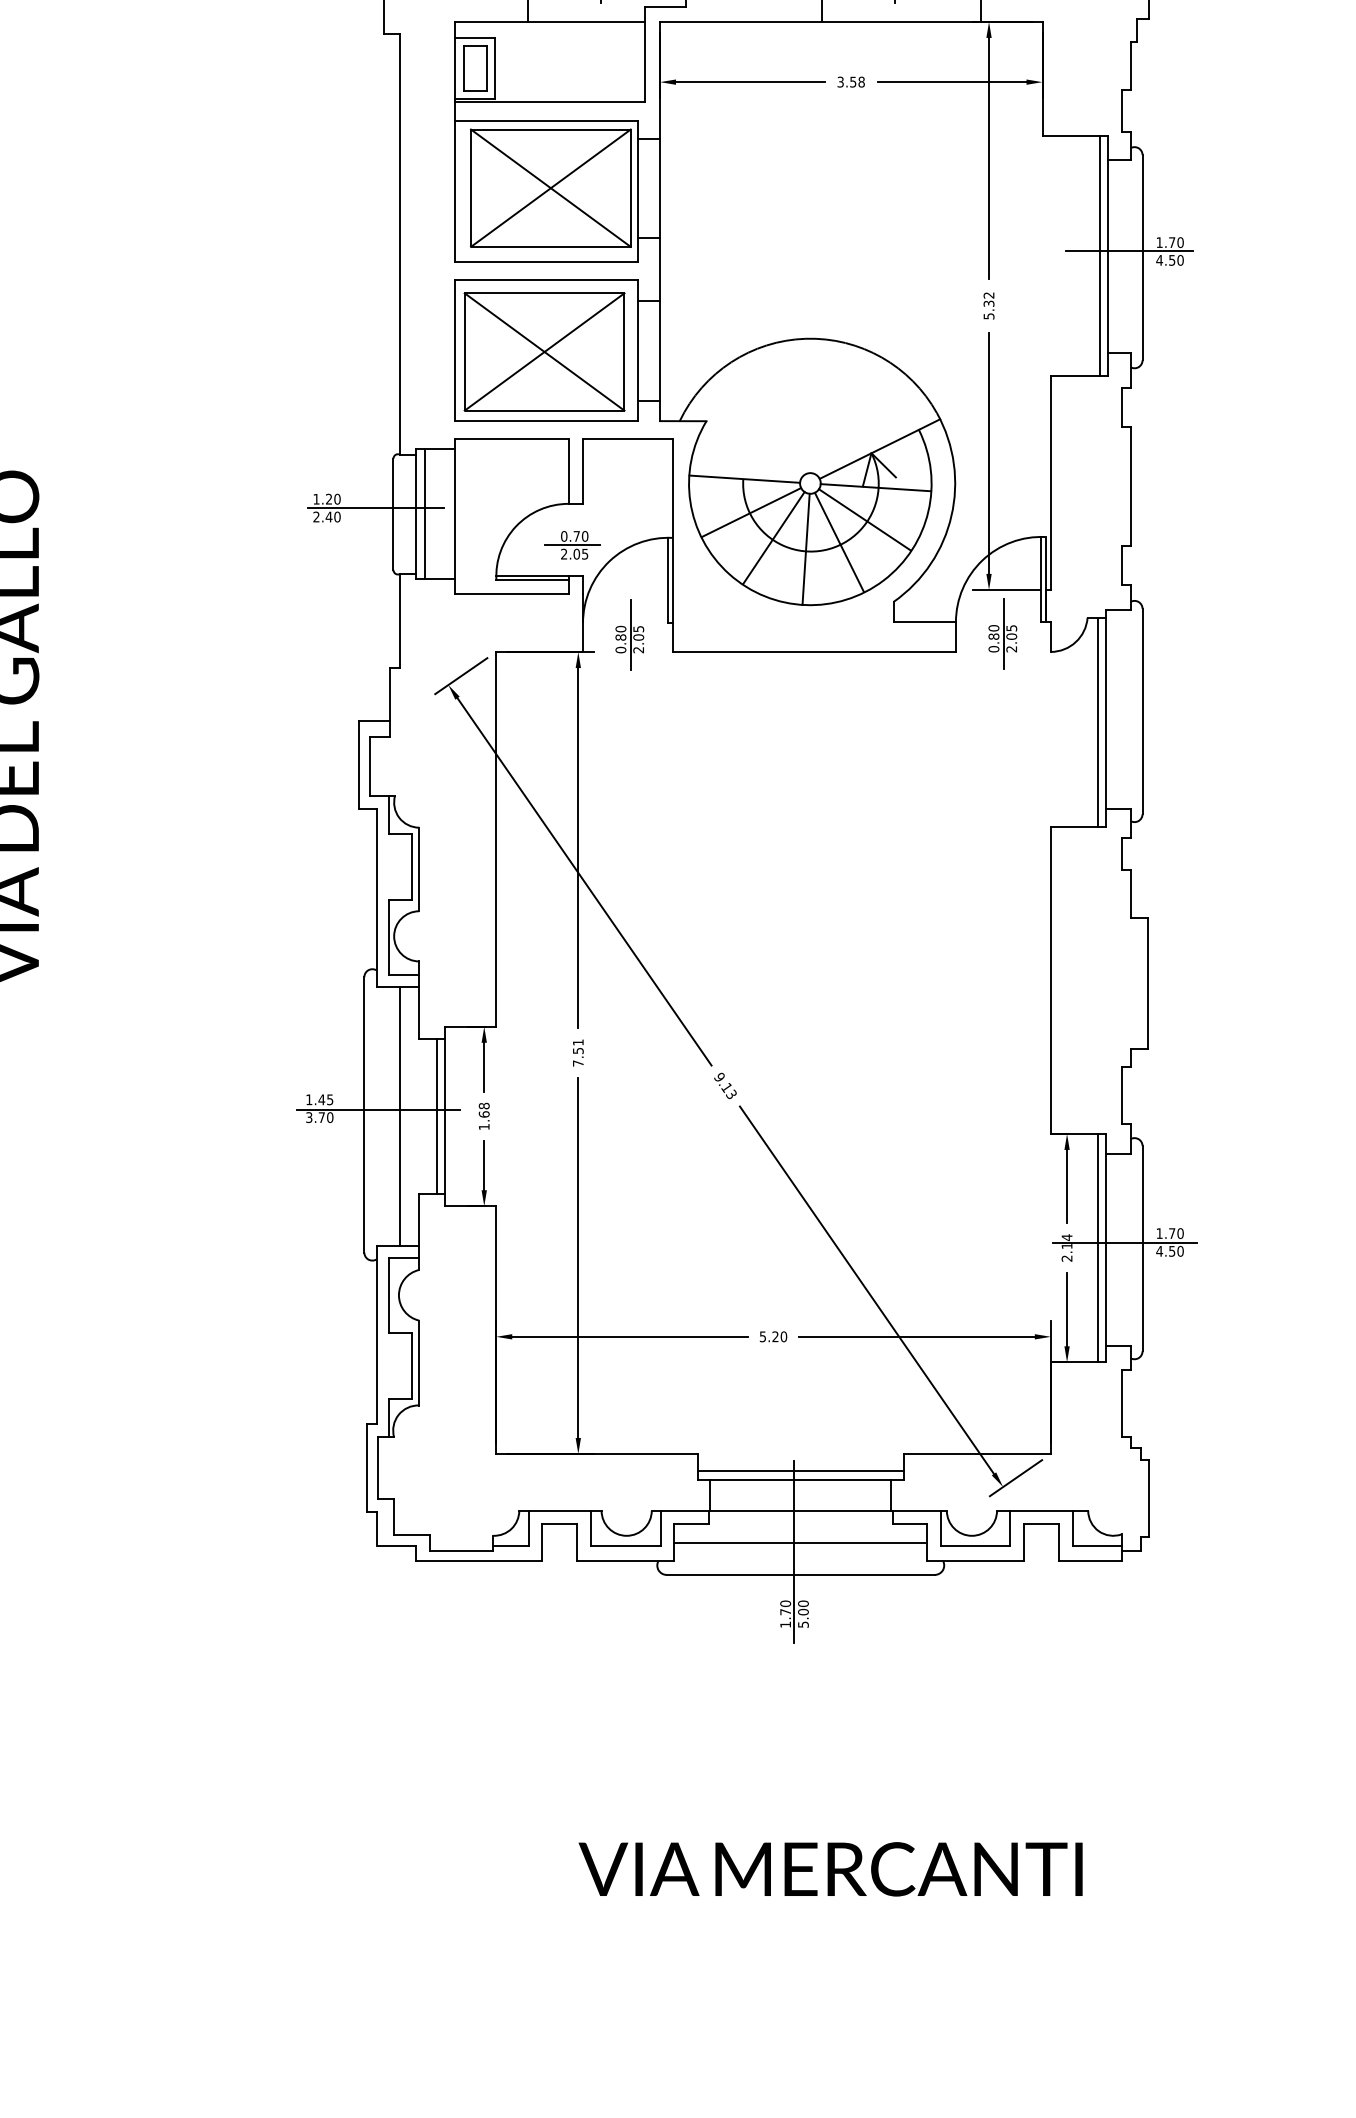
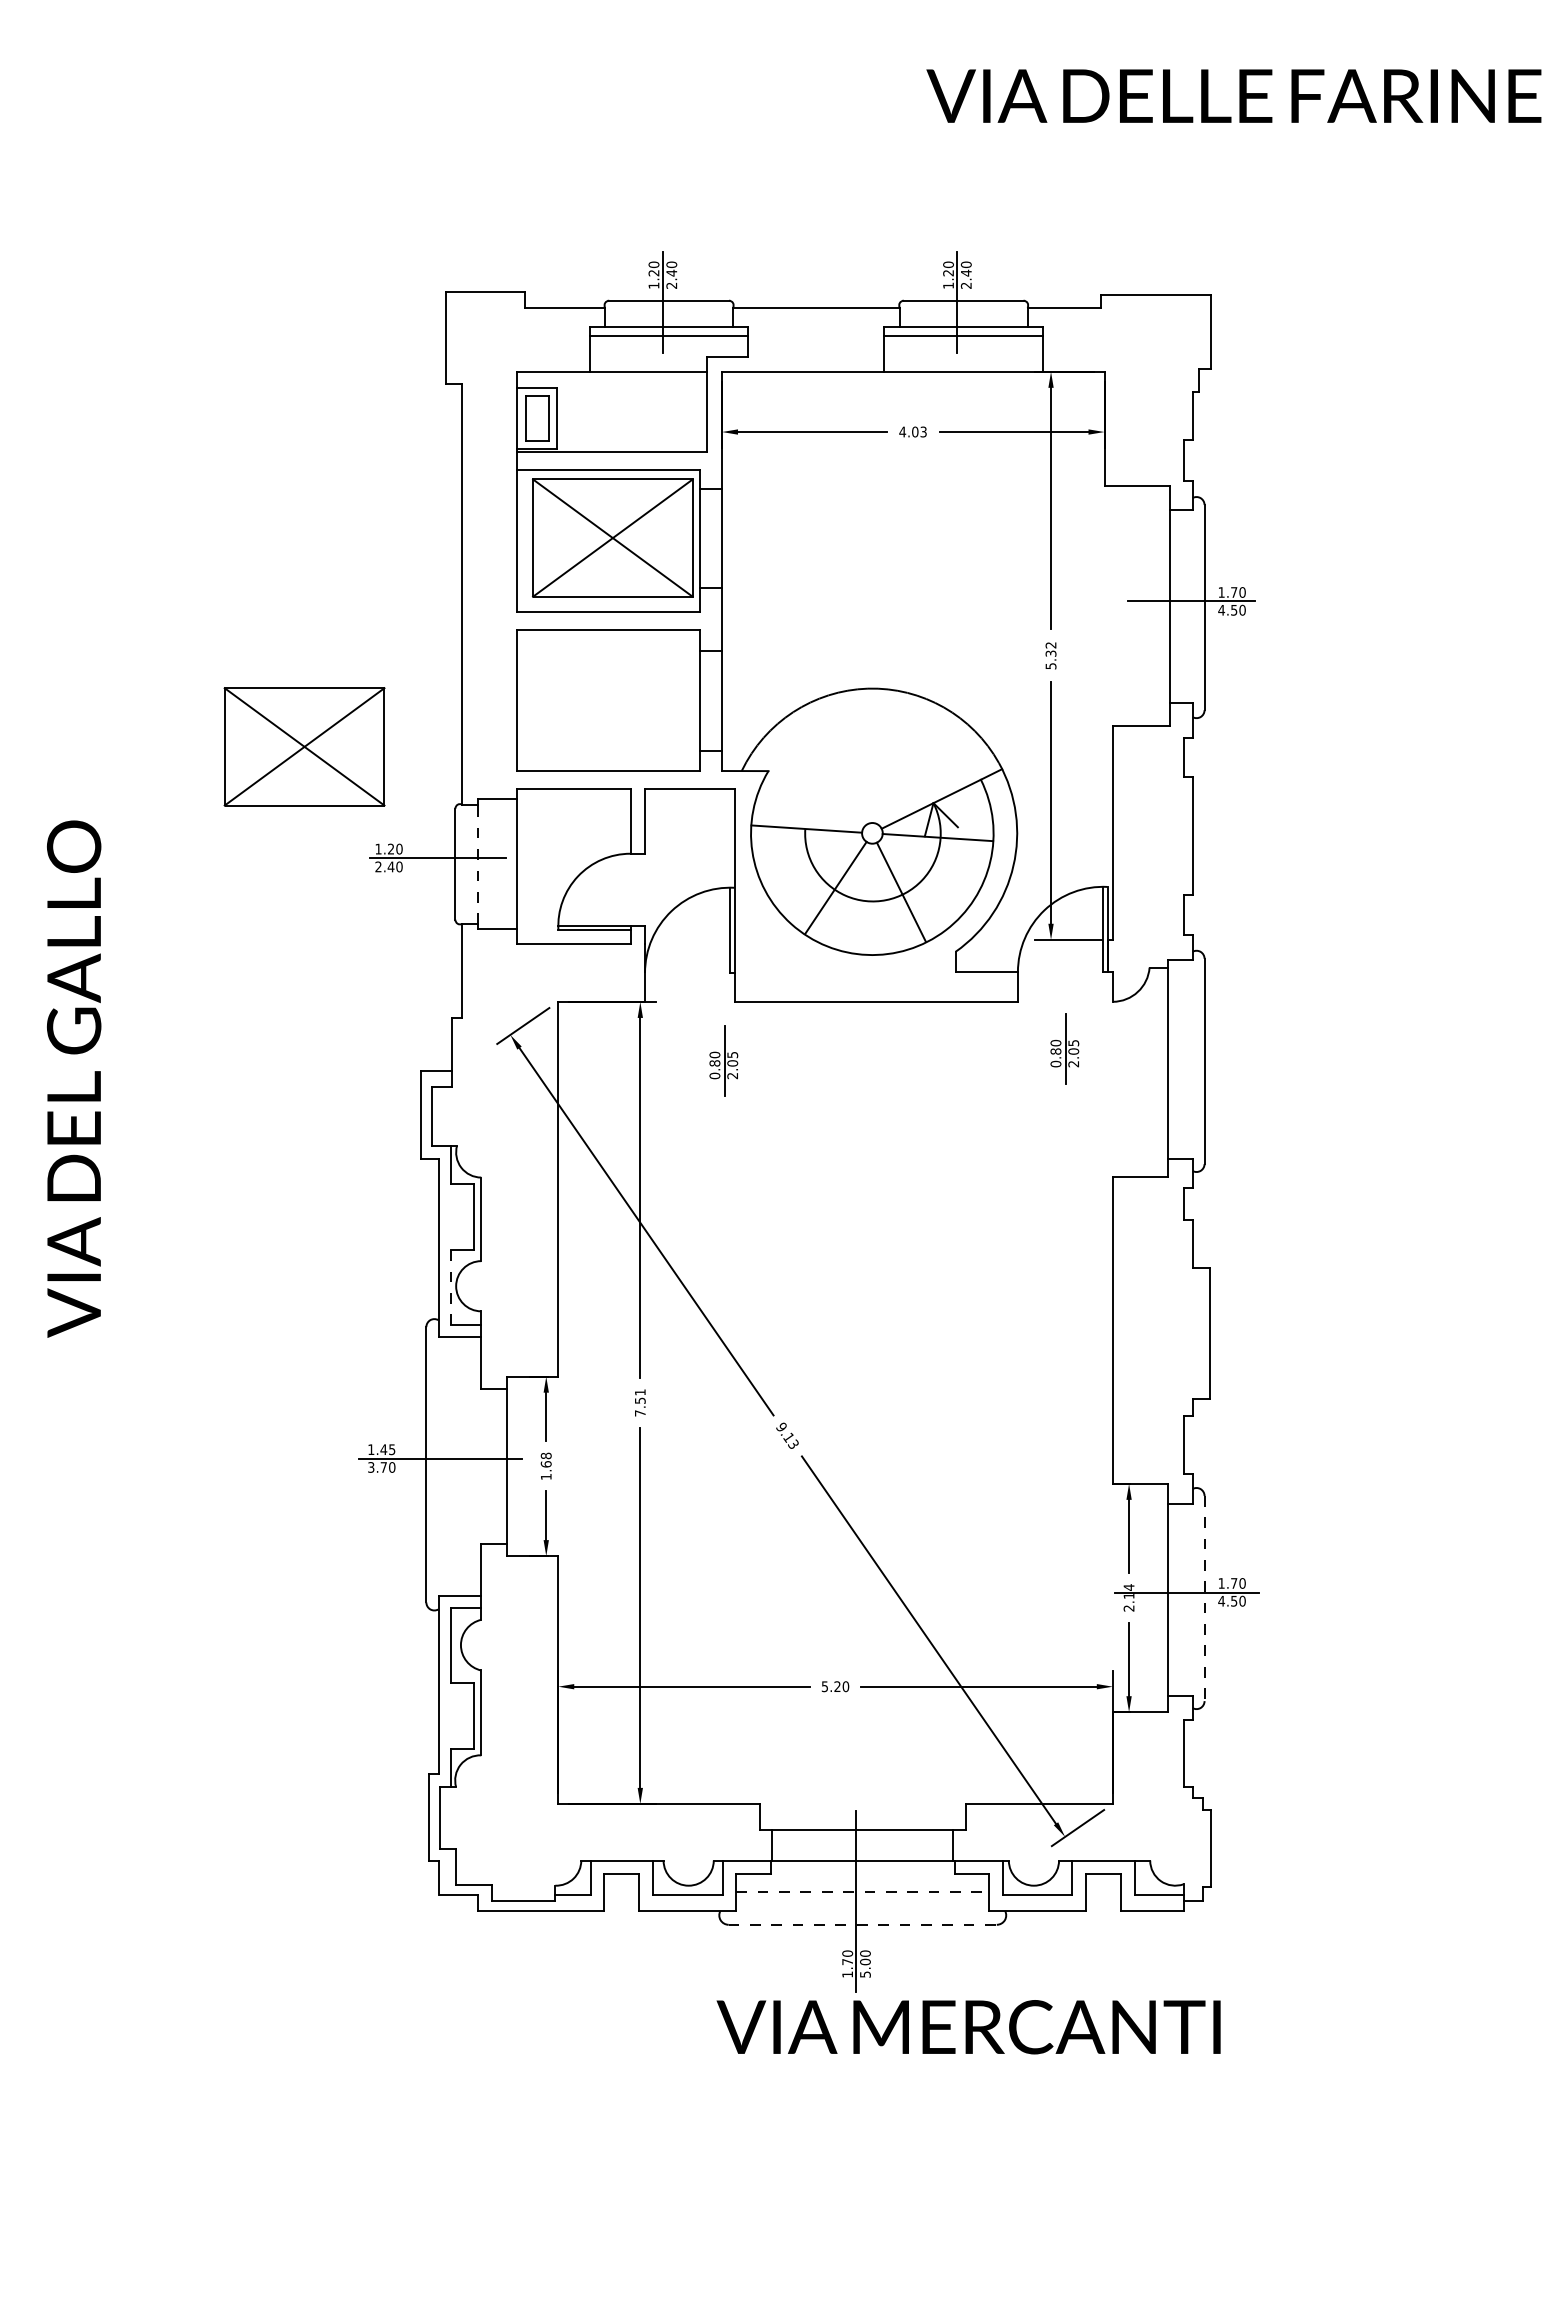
text: (850, 81) -> (912, 431), 3.58 -> 4.03
line: (1099, 255) -> (1161, 605), removed
part: (544, 351) -> (304, 746), moved
line: (751, 511) -> (813, 861), removed
line: (416, 514) -> (478, 864), solid -> dashed
line: (425, 514) -> (487, 864), removed
line: (864, 519) -> (926, 869), removed
part: (572, 544) -> (634, 894), removed
line: (805, 548) -> (867, 898), removed
part: (1002, 633) -> (1064, 1048), moved
part: (629, 634) -> (723, 1060), moved
line: (1097, 722) -> (1159, 1072), removed
line: (389, 937) -> (451, 1287), solid -> dashed
line: (400, 1115) -> (462, 1465), removed
line: (436, 1116) -> (498, 1466), removed
line: (1097, 1247) -> (1159, 1597), removed
line: (1142, 1248) -> (1204, 1598), solid -> dashed
line: (800, 1471) -> (862, 1821), removed
line: (801, 1542) -> (863, 1892), solid -> dashed
line: (801, 1574) -> (863, 1924), solid -> dashed
text: (830, 1869) -> (968, 2027), moved

